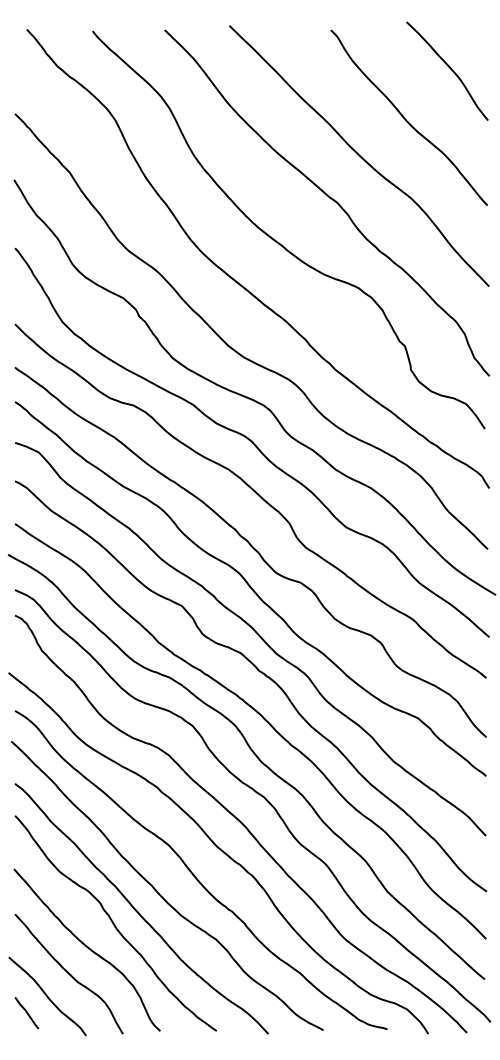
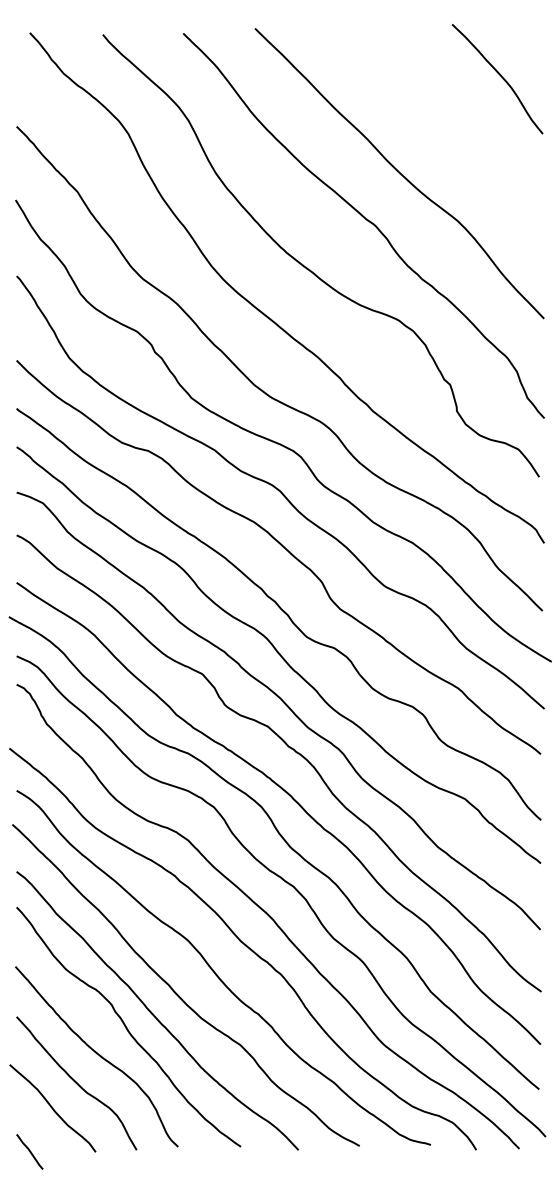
curve: (406, 120) -> (452, 133), removed
line: (26, 1012) -> (29, 1151), moved

